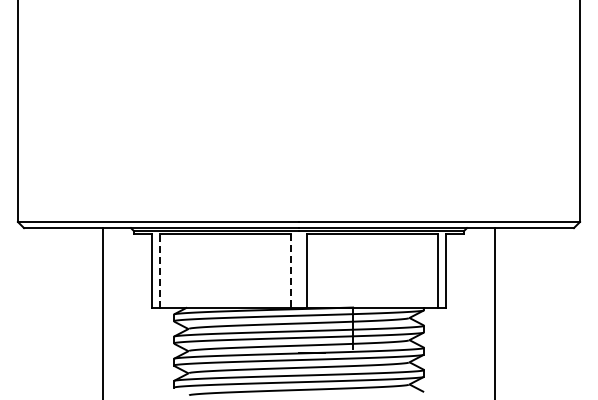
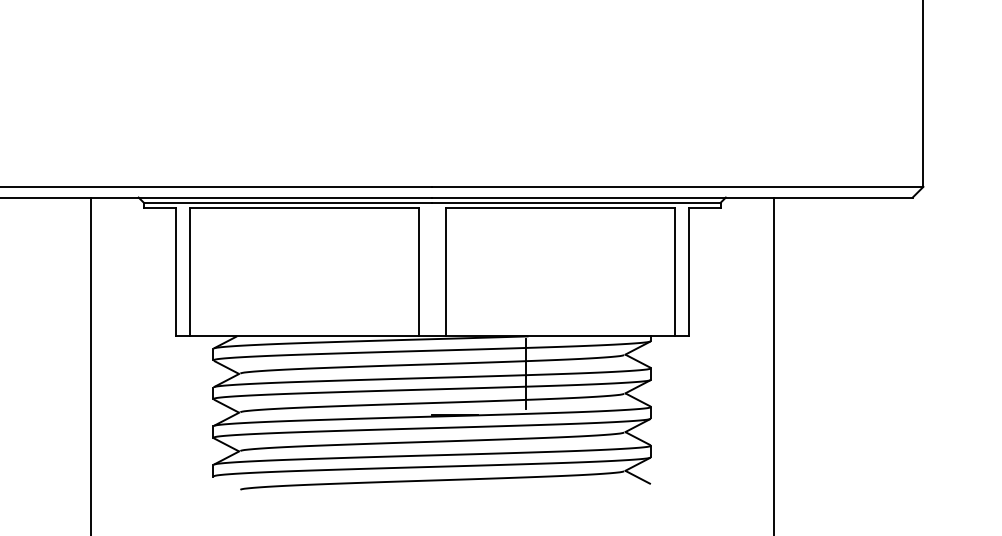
line: (160, 270) -> (190, 271), dashed -> solid
line: (291, 270) -> (419, 271), dashed -> solid

